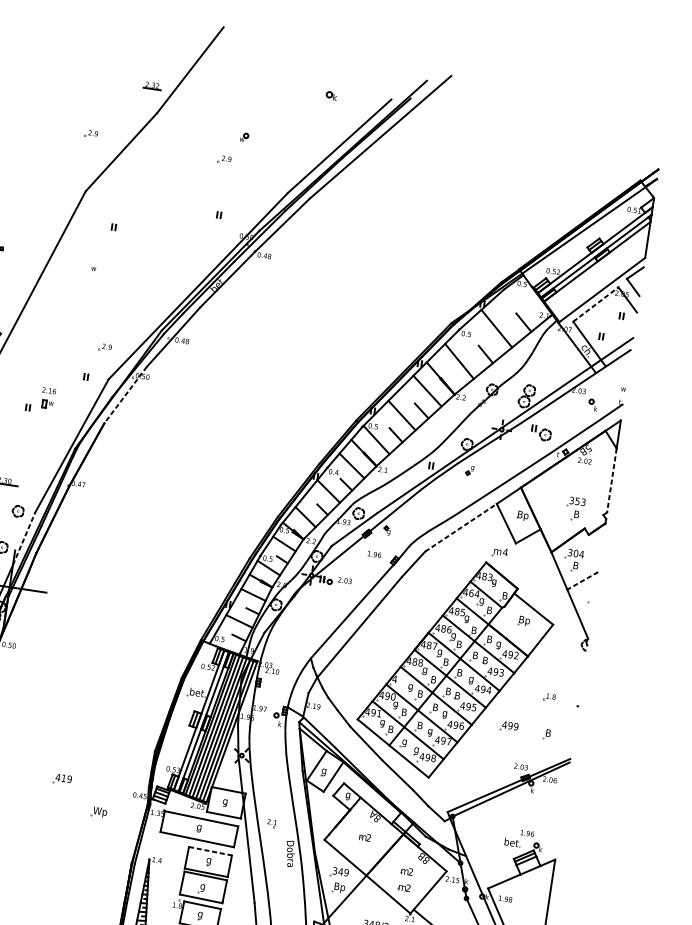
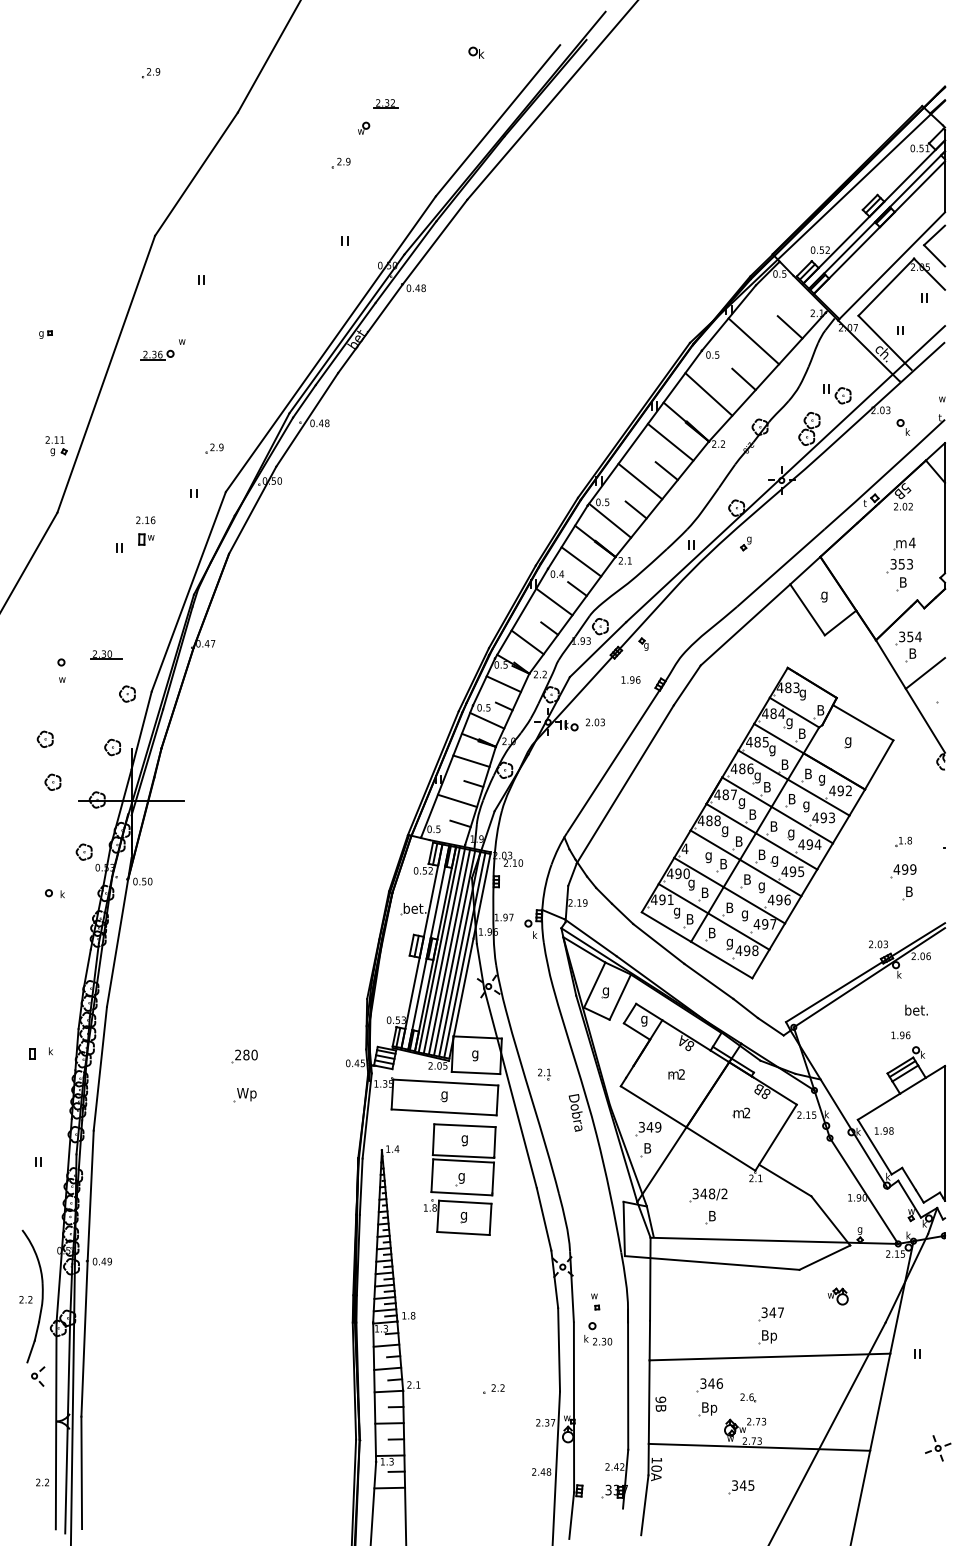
part: (152, 85) -> (385, 103), moved
part: (91, 134) -> (151, 73), moved
part: (75, 275) -> (157, 354), added
line: (595, 304) -> (886, 287), dashed -> solid
line: (125, 395) -> (252, 510), dashed -> solid
part: (541, 433) -> (837, 394), moved
line: (612, 480) -> (945, 528), dashed -> solid
text: (522, 515) -> (828, 595), Bp -> g
line: (461, 527) -> (745, 624), dashed -> solid
line: (24, 538) -> (141, 730), dashed -> solid
part: (499, 551) -> (904, 543), moved
text: (576, 553) -> (910, 636), 304 -> 354
line: (582, 580) -> (925, 673), dashed -> solid
text: (471, 593) -> (773, 713), 464 -> 484
text: (524, 620) -> (852, 740), Bp -> g
text: (485, 661) -> (806, 805), B -> g
text: (456, 696) -> (774, 859), B -> g
part: (509, 727) -> (903, 871), moved
text: (404, 742) -> (711, 934), g -> B
text: (63, 777) -> (245, 1054), 419 -> 280
part: (98, 812) -> (244, 1095), moved
text: (512, 842) -> (916, 1009), moved
line: (210, 851) -> (464, 1125), dashed -> solid
part: (404, 887) -> (741, 1135), removed
text: (342, 888) -> (656, 1150), Bp -> B

